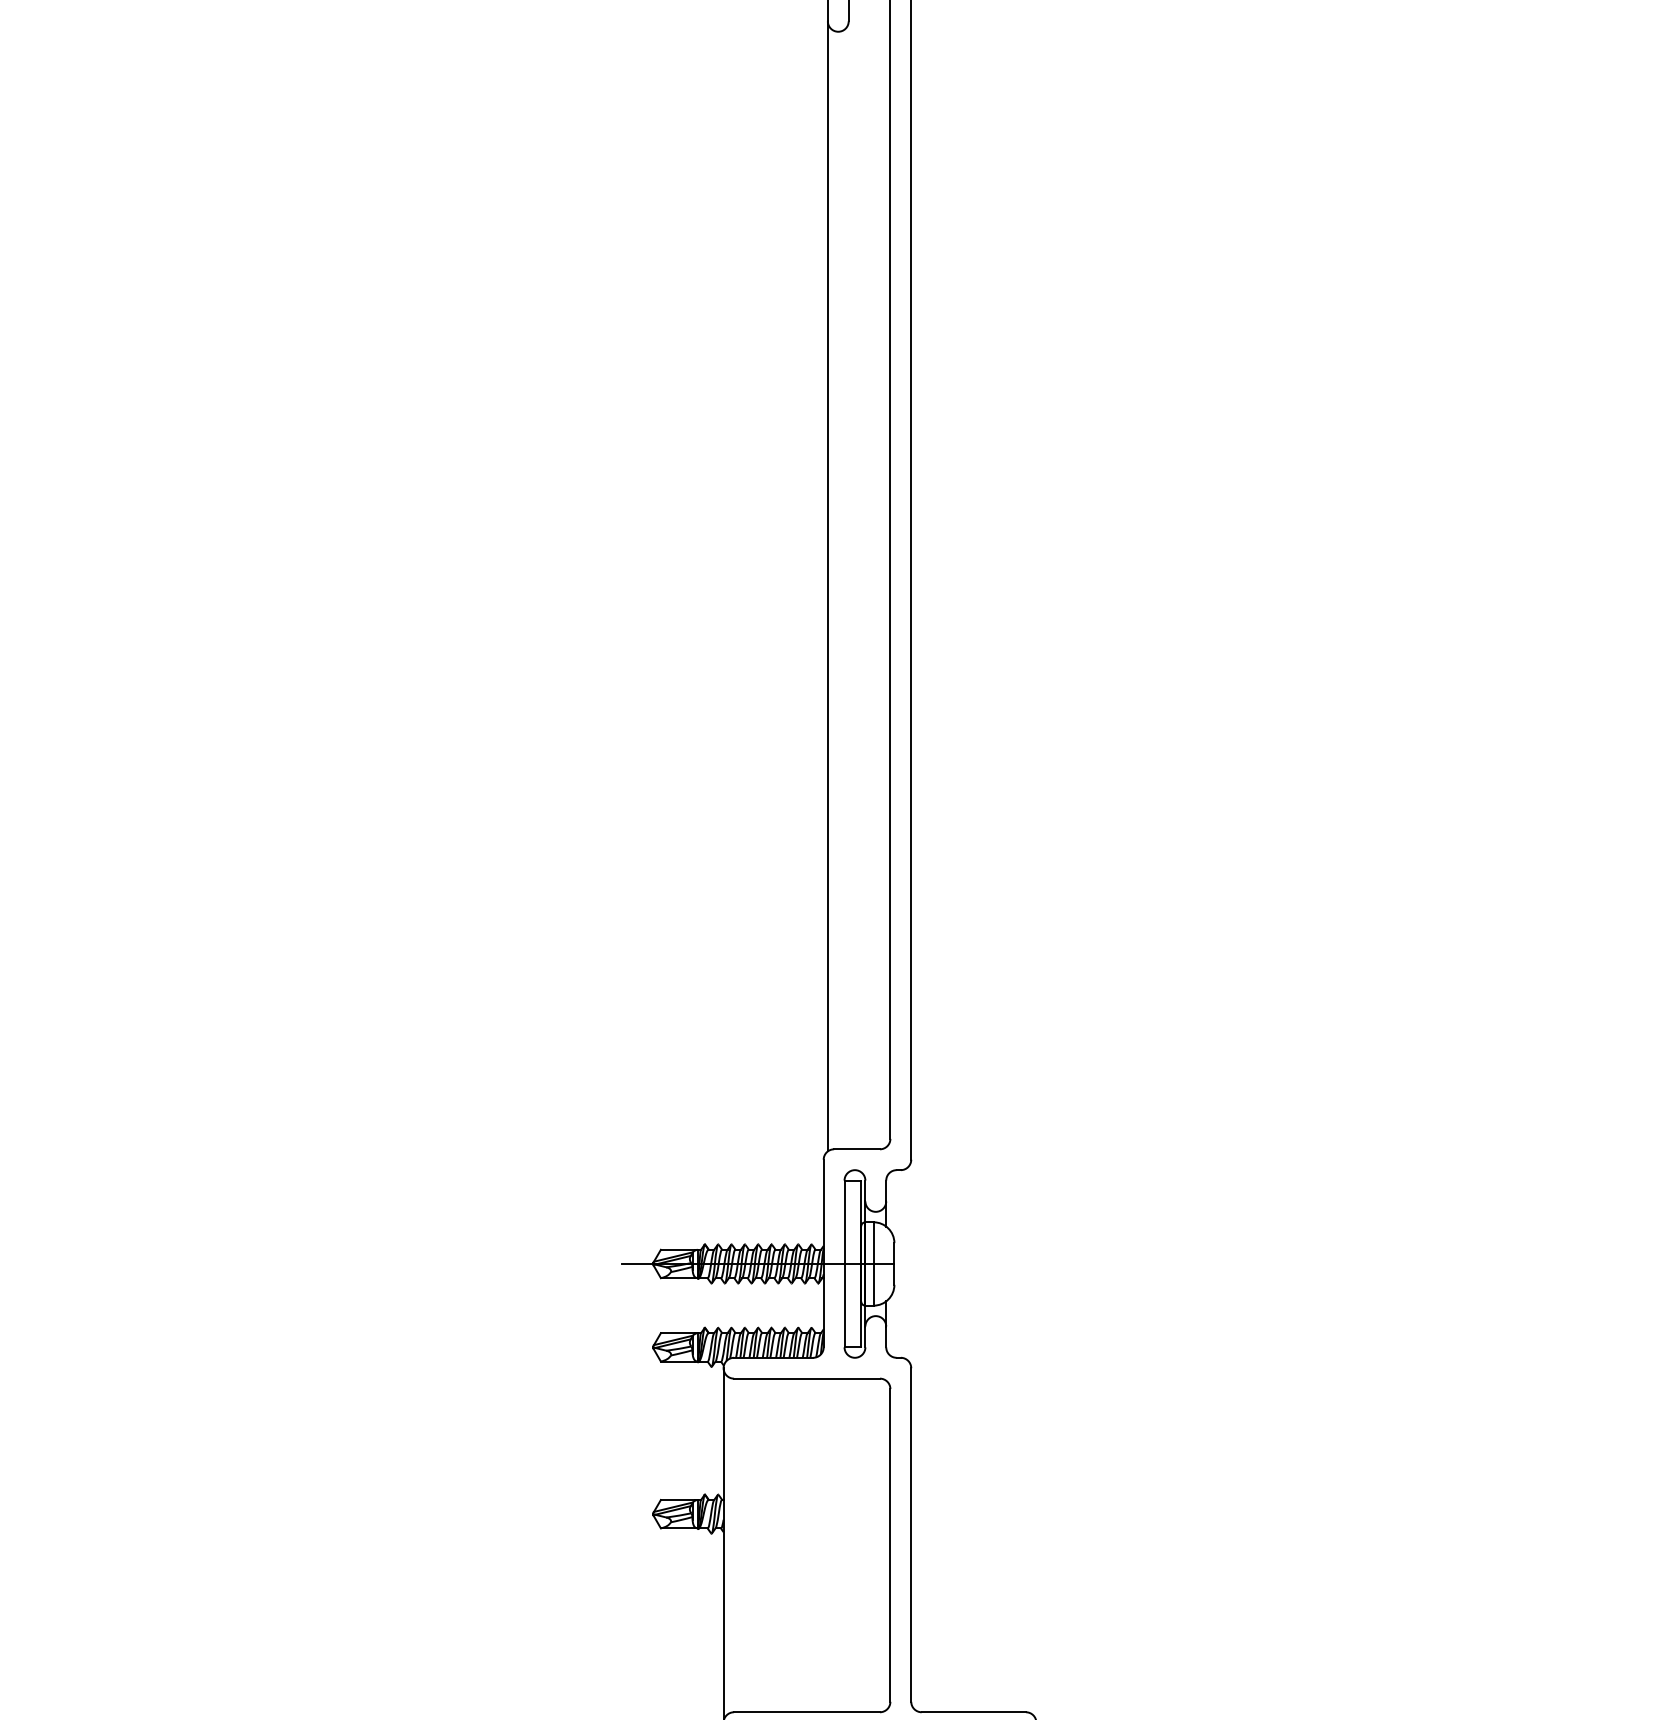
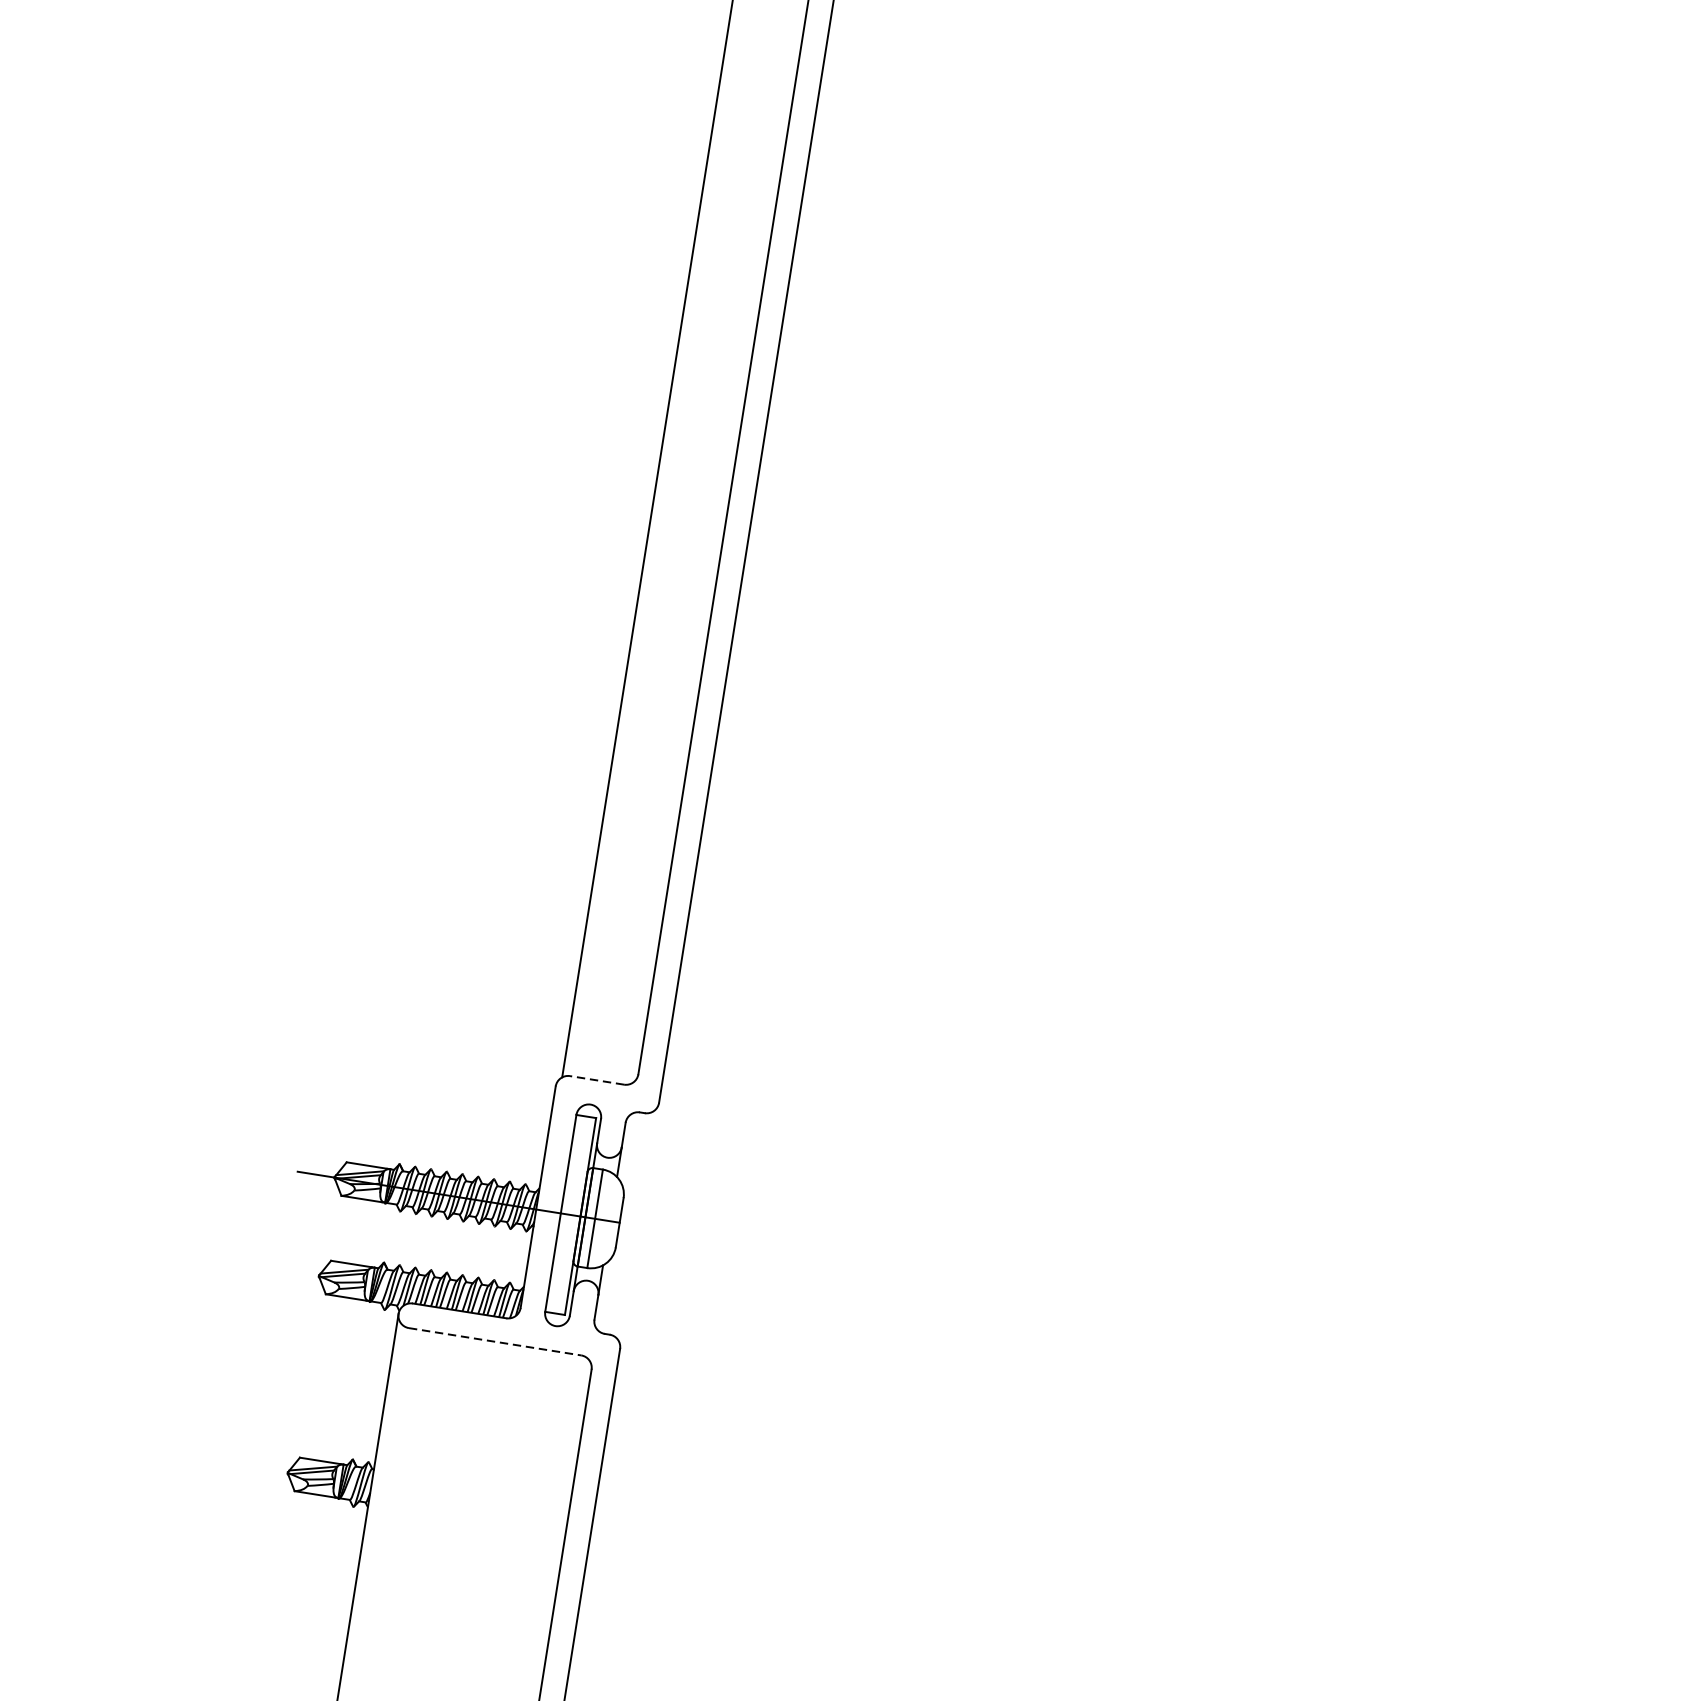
line: (857, 1149) -> (597, 1080), solid -> dashed
line: (807, 1378) -> (495, 1341), solid -> dashed

